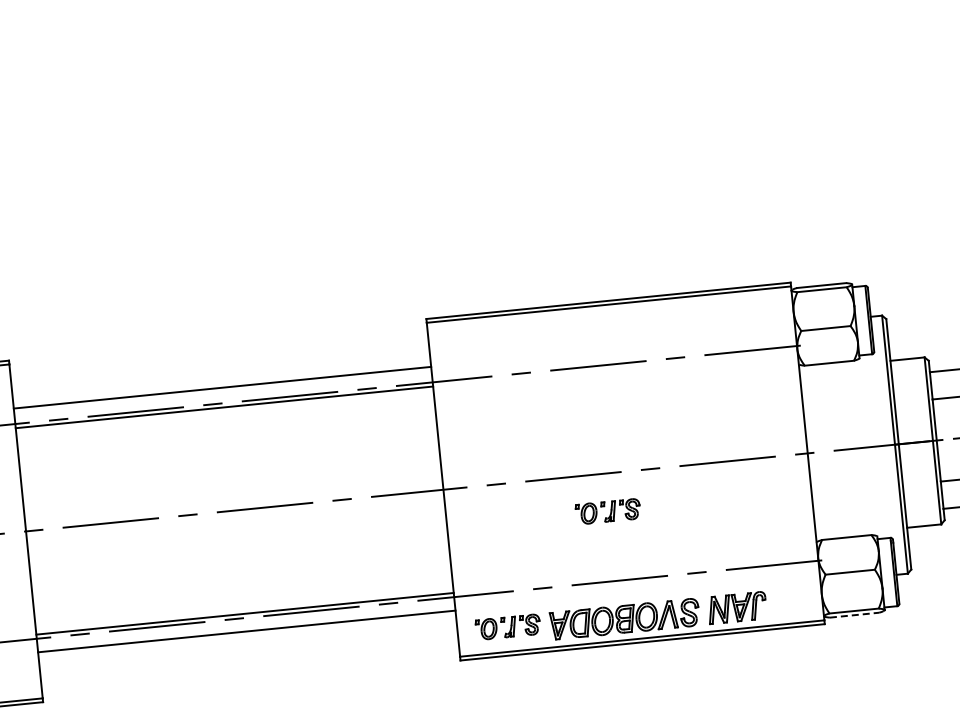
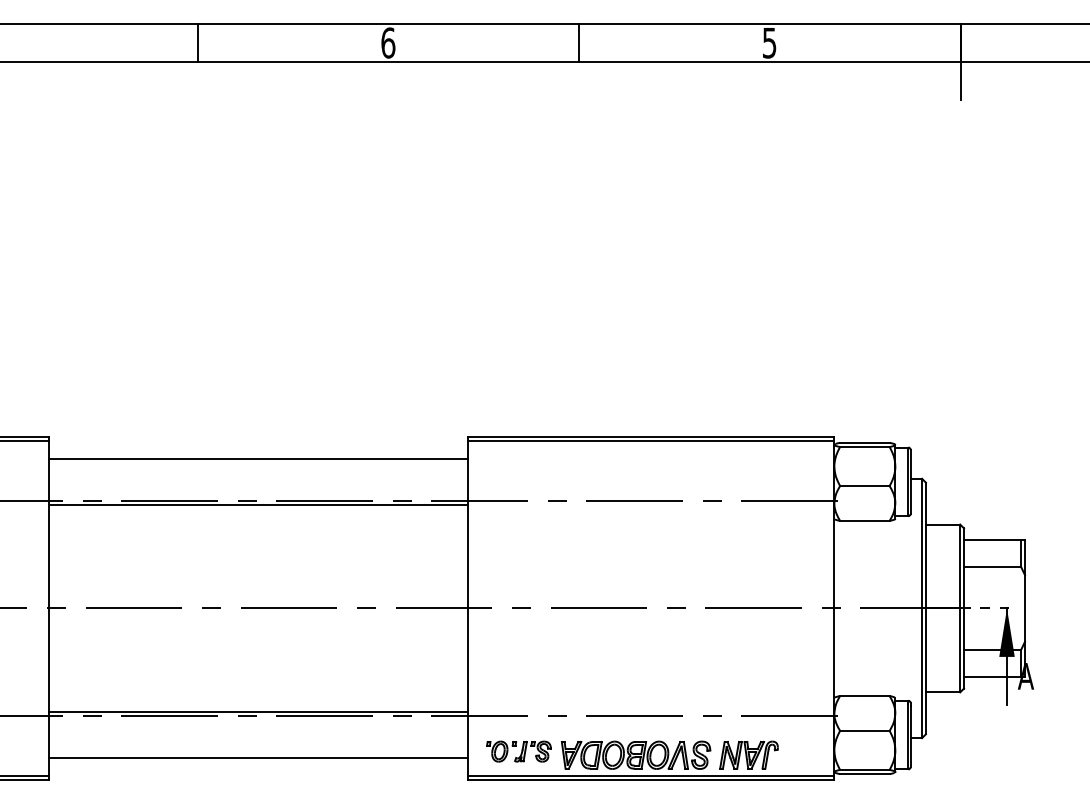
line: (222, 388) -> (258, 459), moved
part: (607, 511) -> (629, 646), removed
line: (854, 615) -> (864, 774), dashed -> solid
line: (246, 631) -> (258, 757), moved

